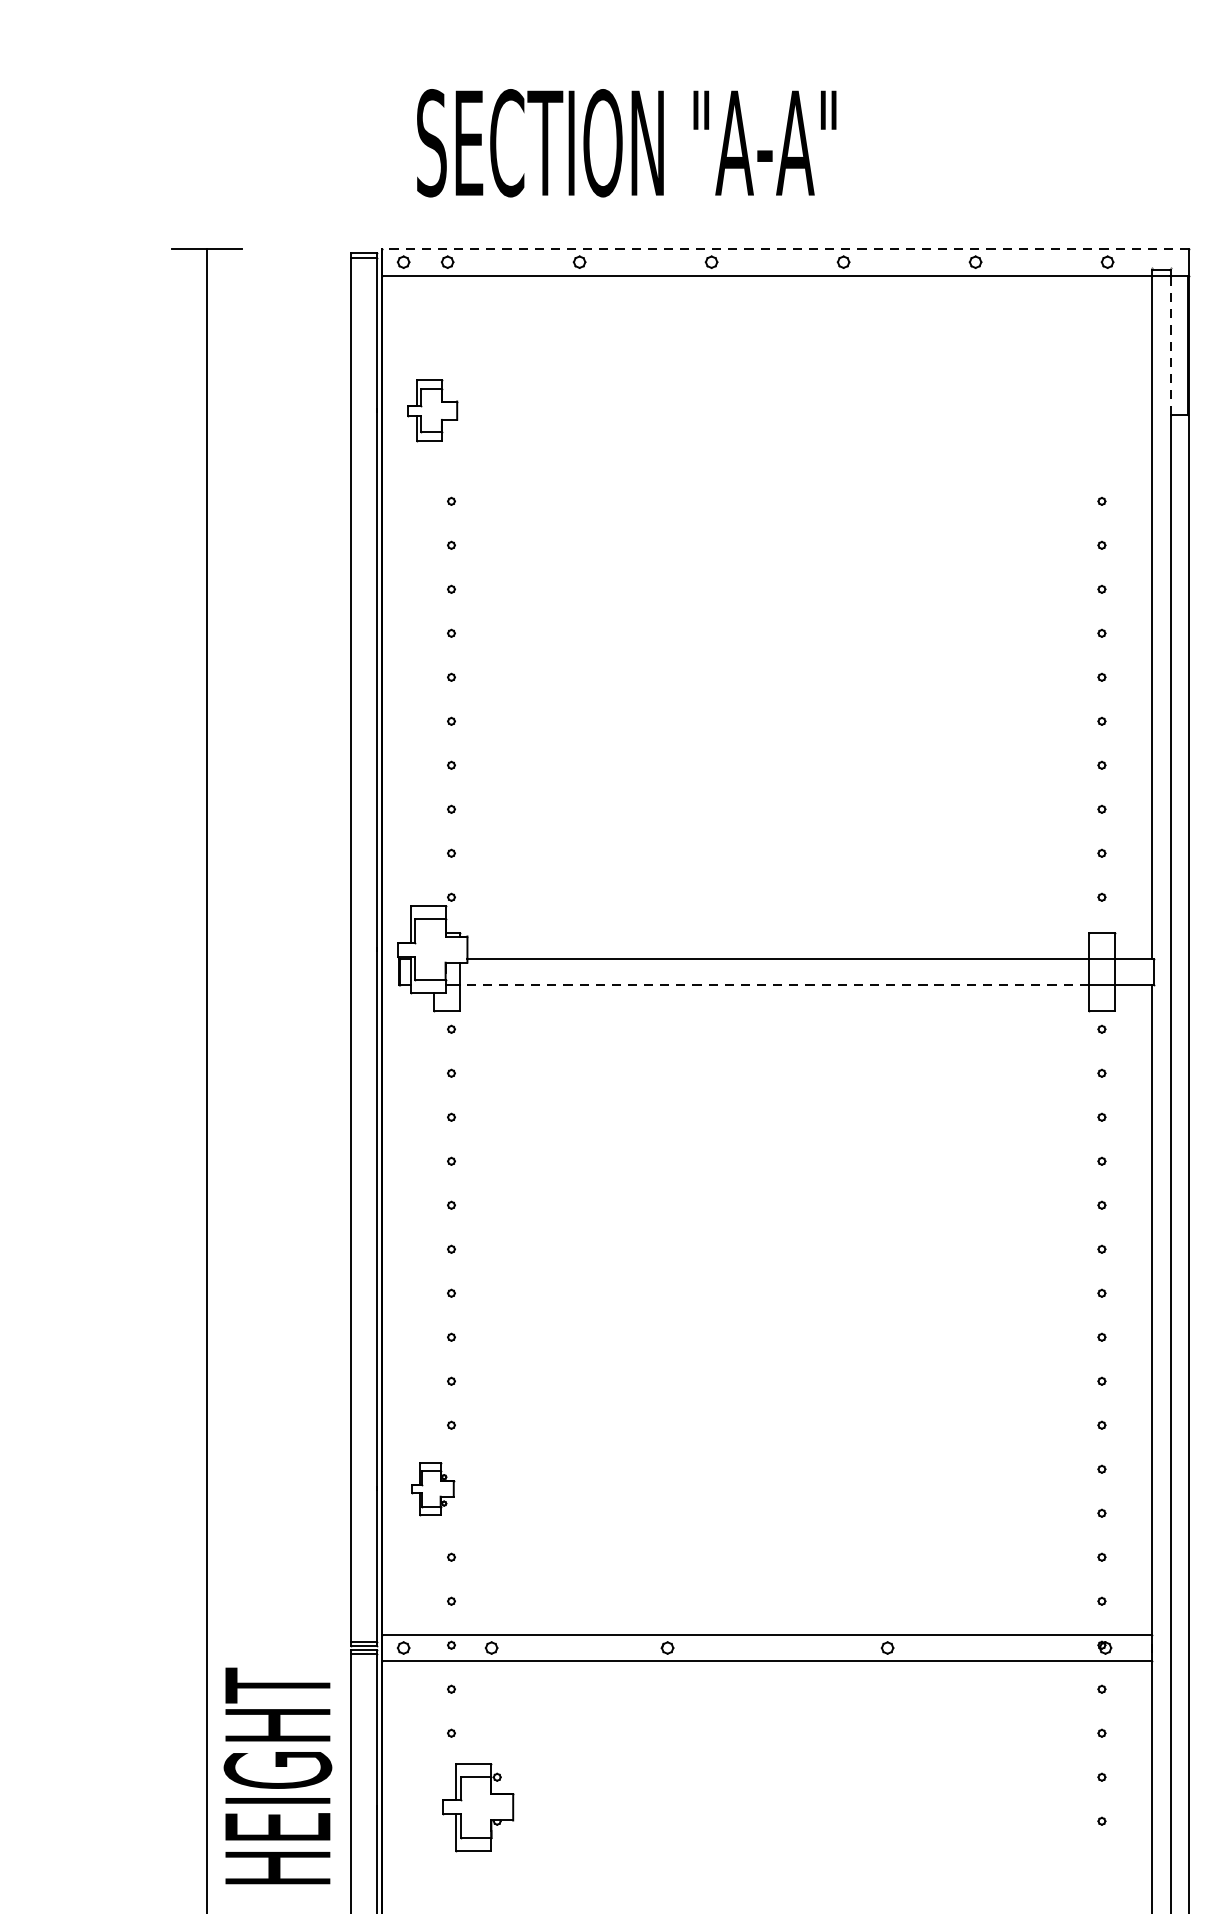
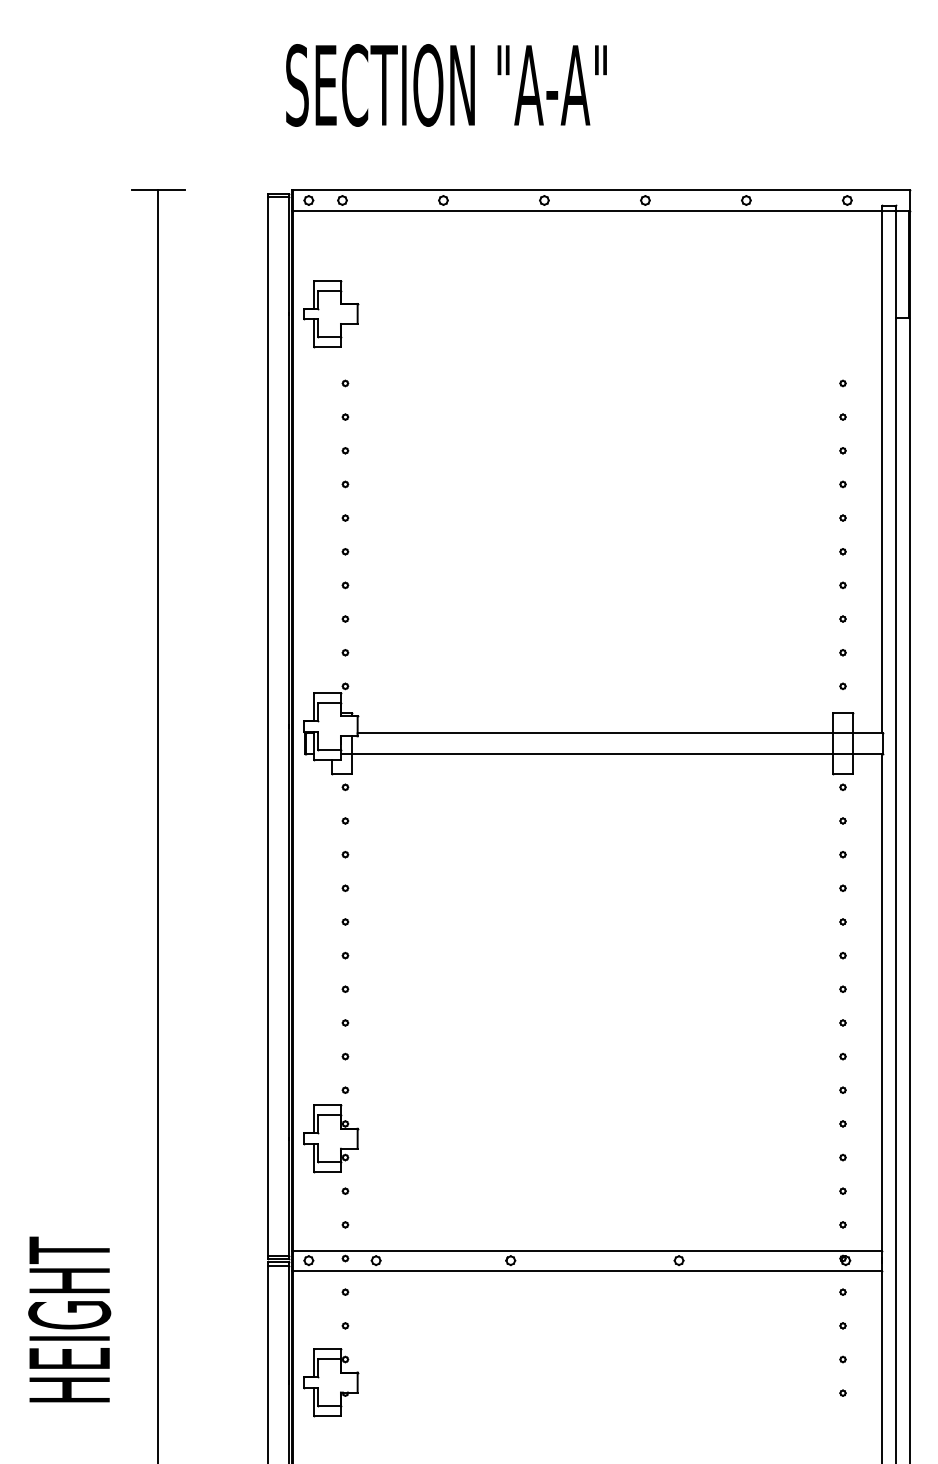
text: (626, 143) -> (446, 85), moved
line: (786, 249) -> (601, 190), dashed -> solid
line: (1170, 344) -> (895, 263), dashed -> solid
part: (433, 411) -> (331, 314), size x1.43
line: (774, 985) -> (592, 753), dashed -> solid
part: (433, 1488) -> (331, 1138), size x1.67
text: (277, 1775) -> (69, 1319), moved
part: (479, 1807) -> (331, 1382), moved

